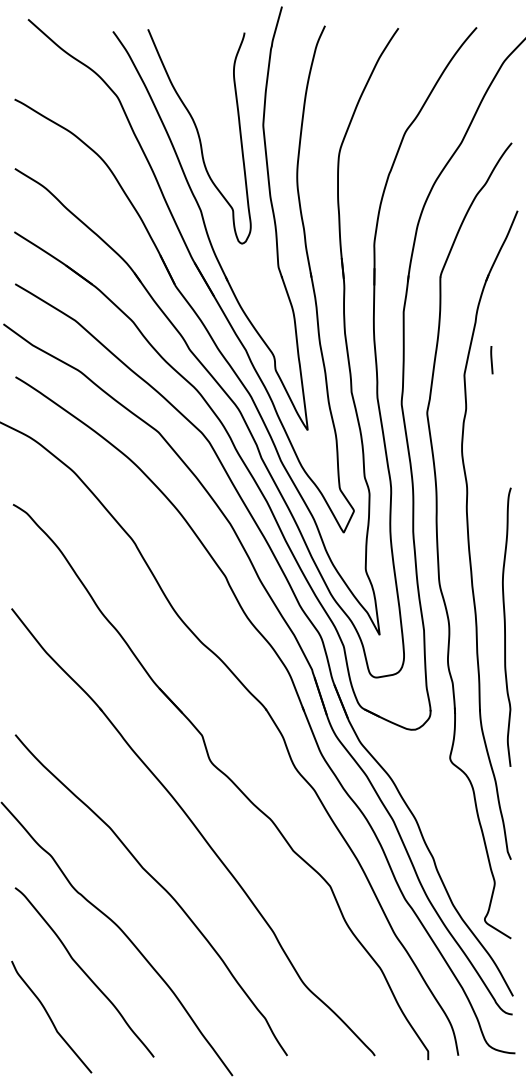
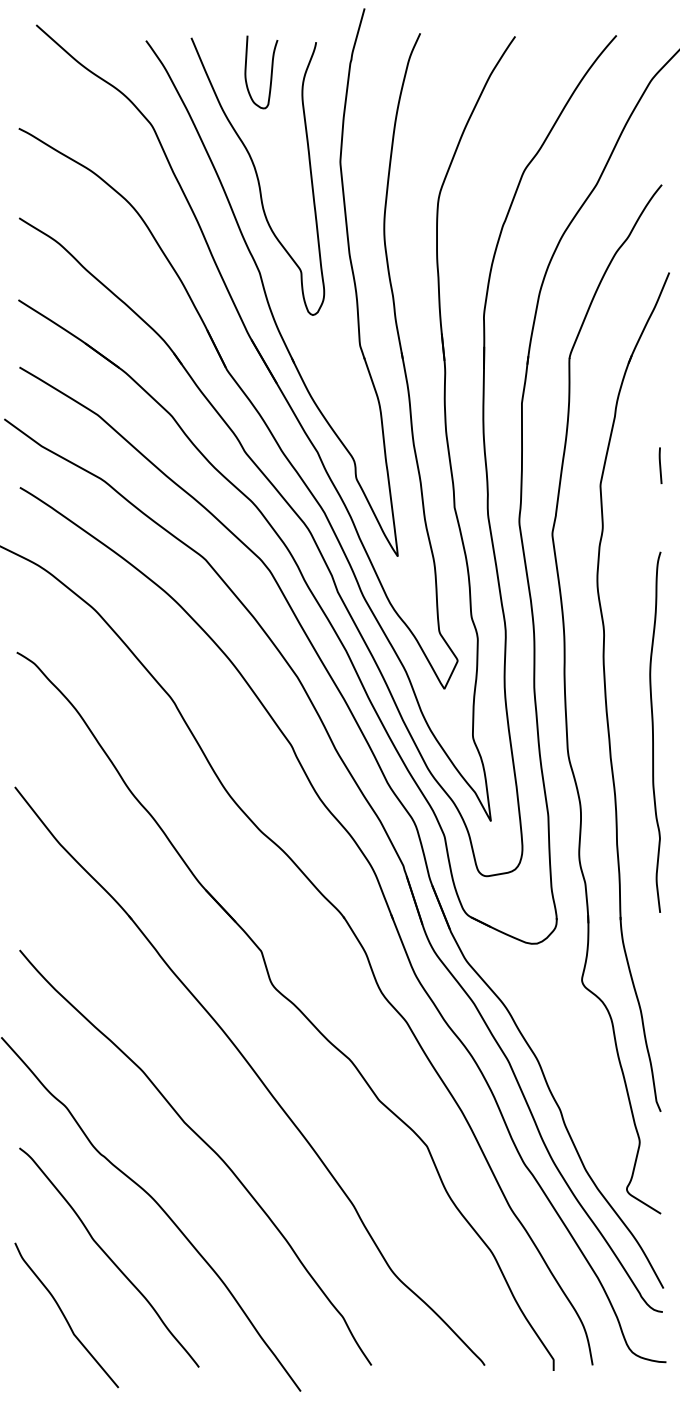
curve: (209, 55) -> (270, 71), added
line: (491, 360) -> (660, 466), moved
curve: (505, 626) -> (653, 731), moved

